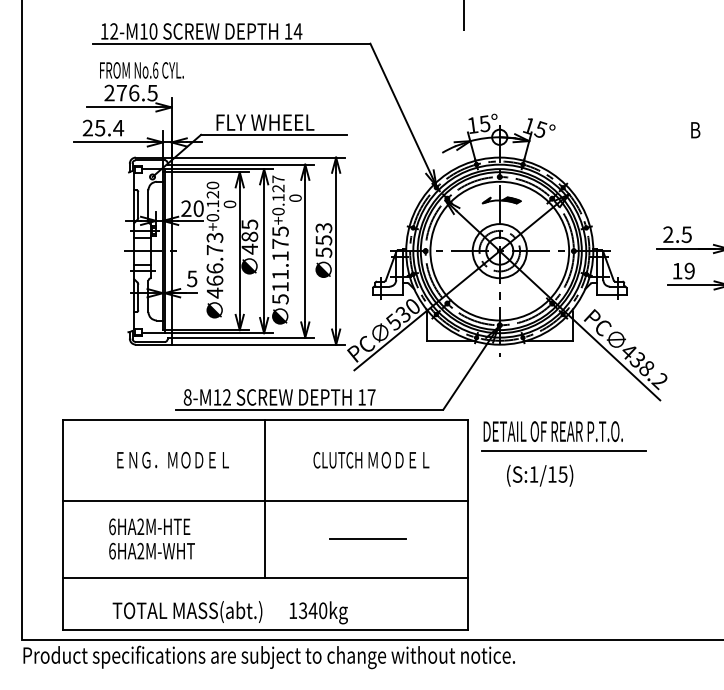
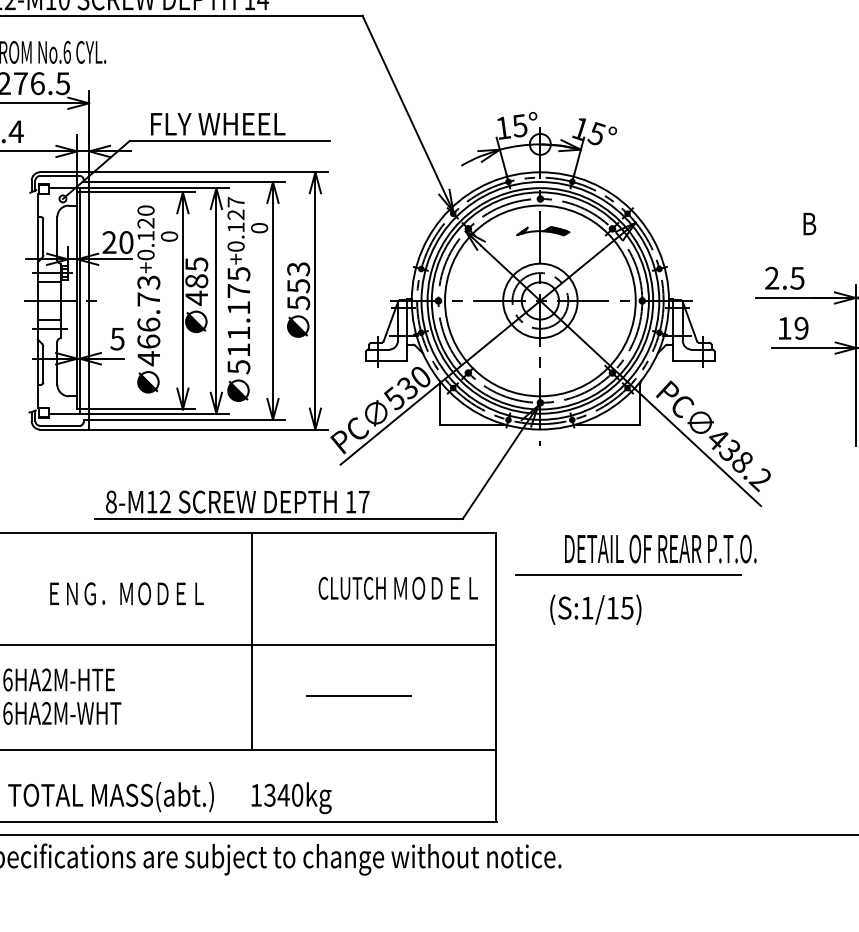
text: (695, 130) -> (809, 224), moved
text: (552, 431) -> (659, 548), moved
text: (172, 459) -> (126, 592), moved
text: (371, 459) -> (398, 587), moved
line: (264, 498) -> (251, 640), moved

